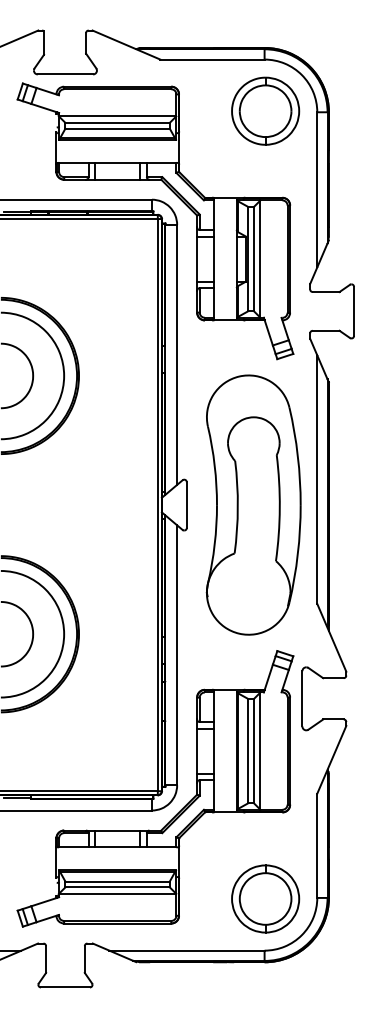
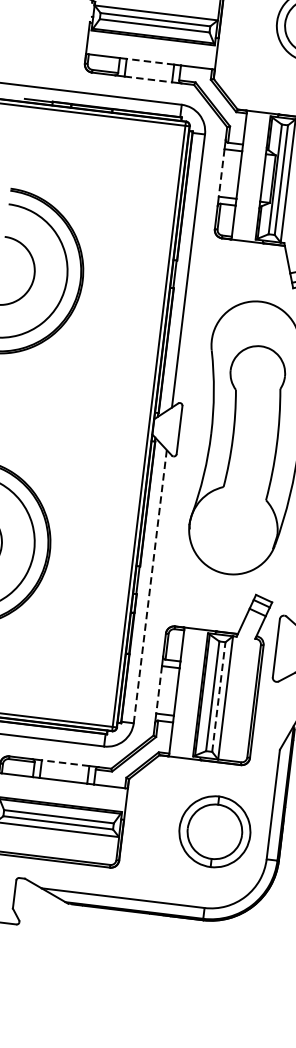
line: (117, 162) -> (150, 61), solid -> dashed
line: (117, 179) -> (148, 79), solid -> dashed
line: (197, 259) -> (221, 173), solid -> dashed
line: (177, 654) -> (150, 585), solid -> dashed
line: (254, 750) -> (219, 696), solid -> dashed
line: (197, 751) -> (159, 690), solid -> dashed
line: (117, 830) -> (65, 763), solid -> dashed
part: (265, 898) -> (214, 831), moved

